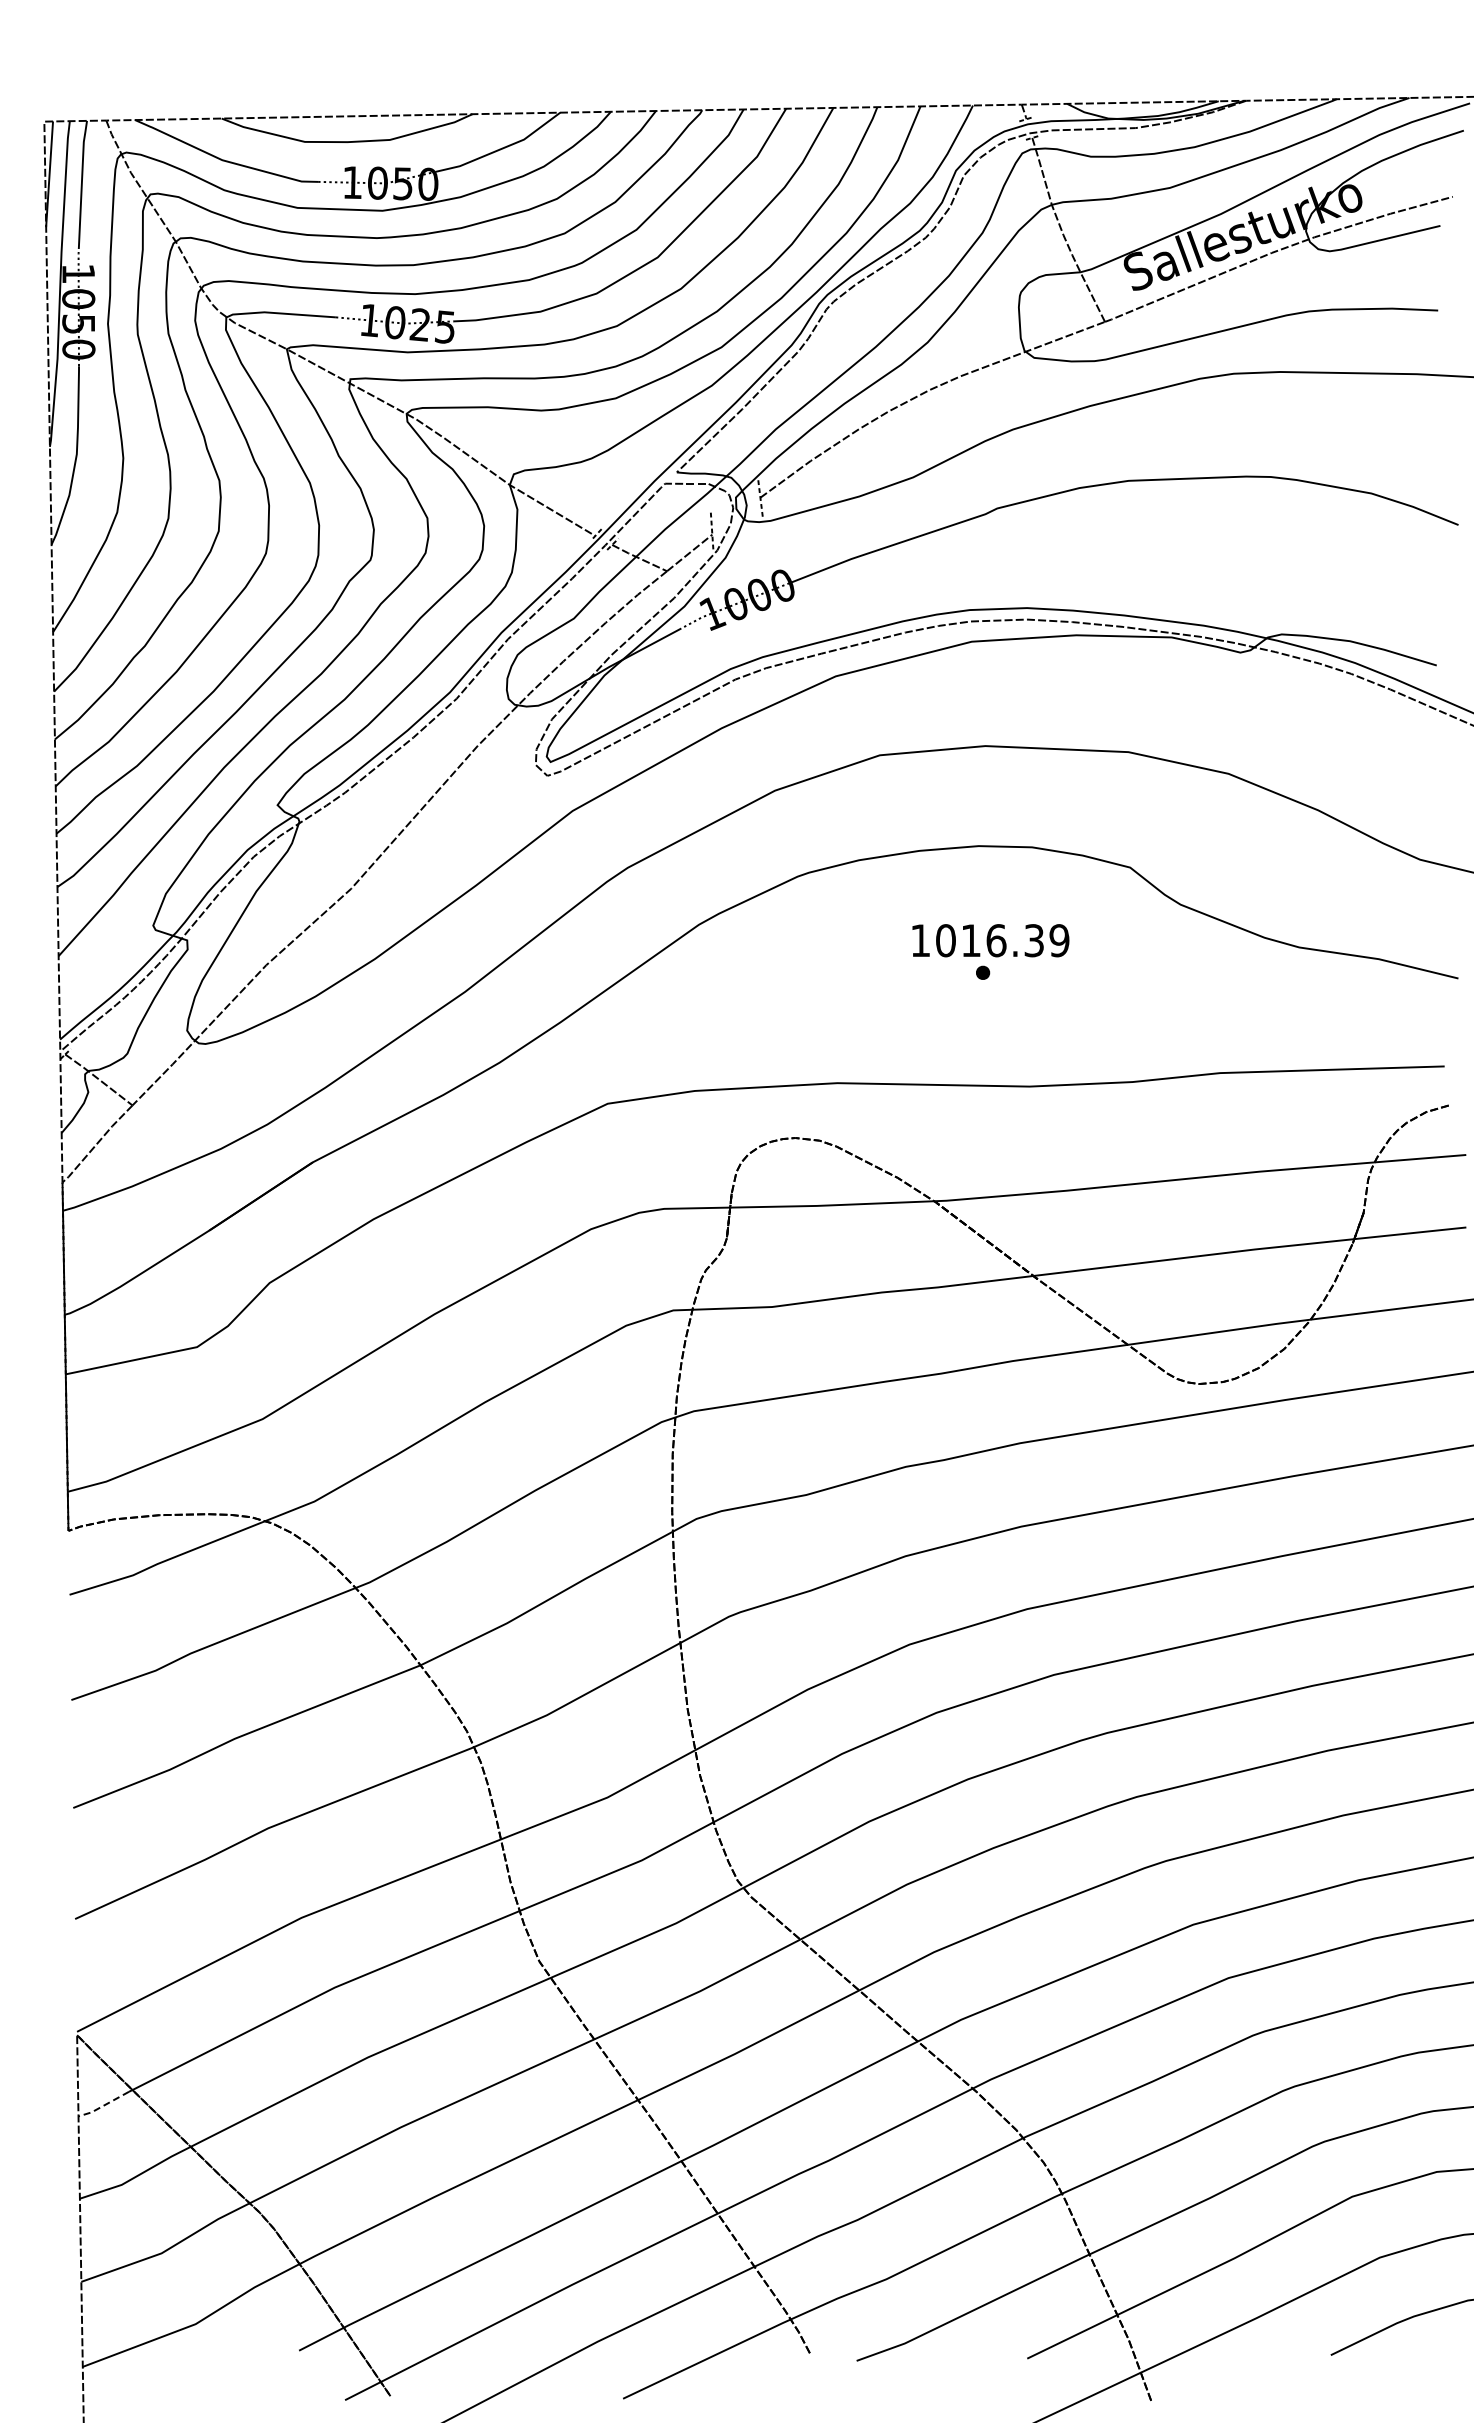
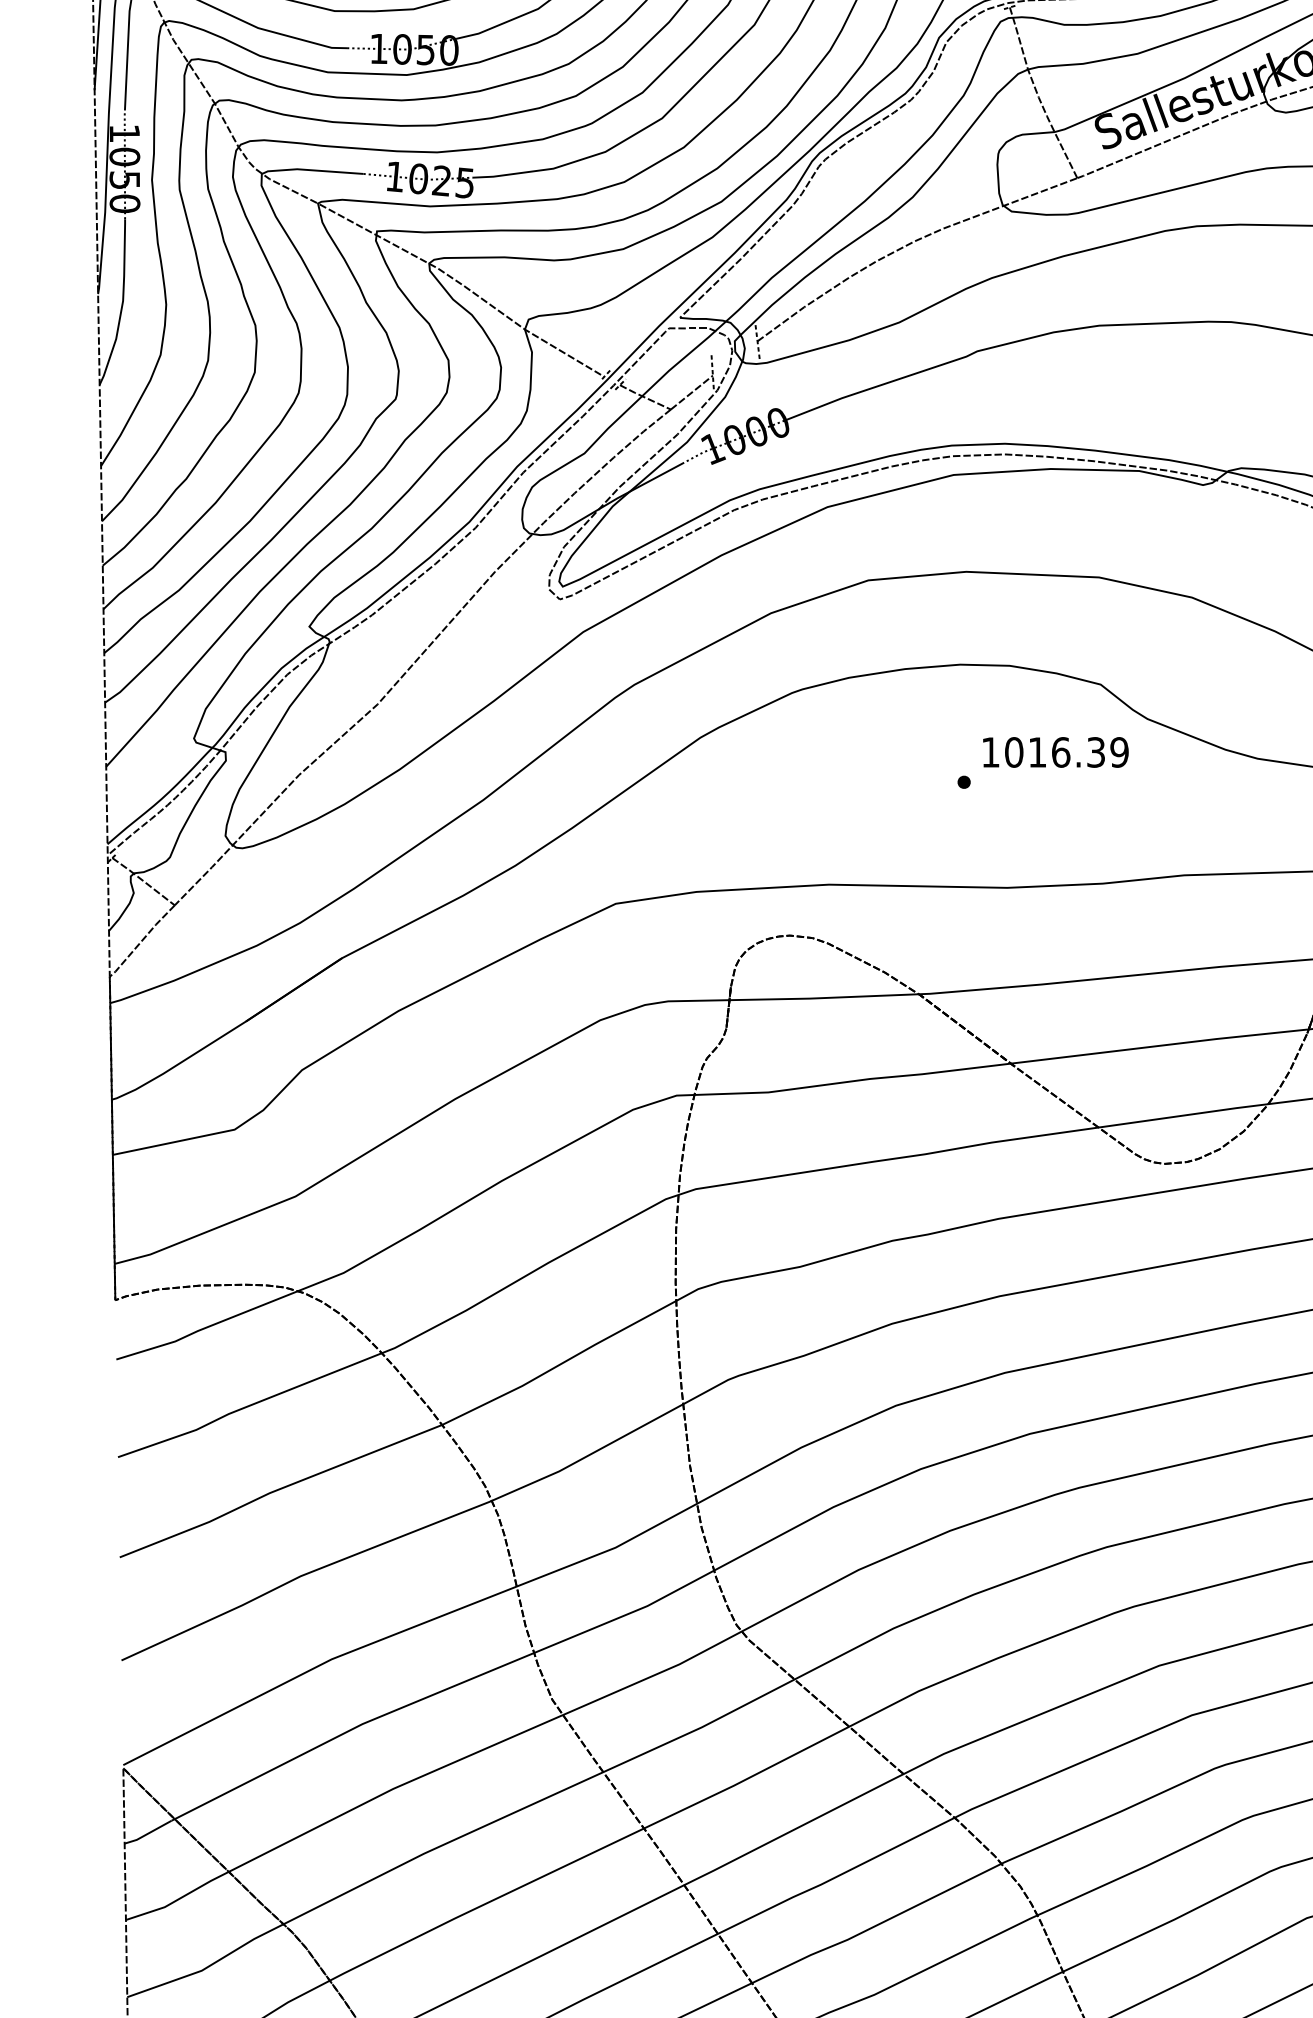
text: (990, 940) -> (1055, 752), moved
line: (103, 2105) -> (147, 1833), dashed -> solid

